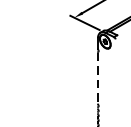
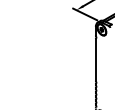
line: (97, 77) -> (95, 59), dashed -> solid

